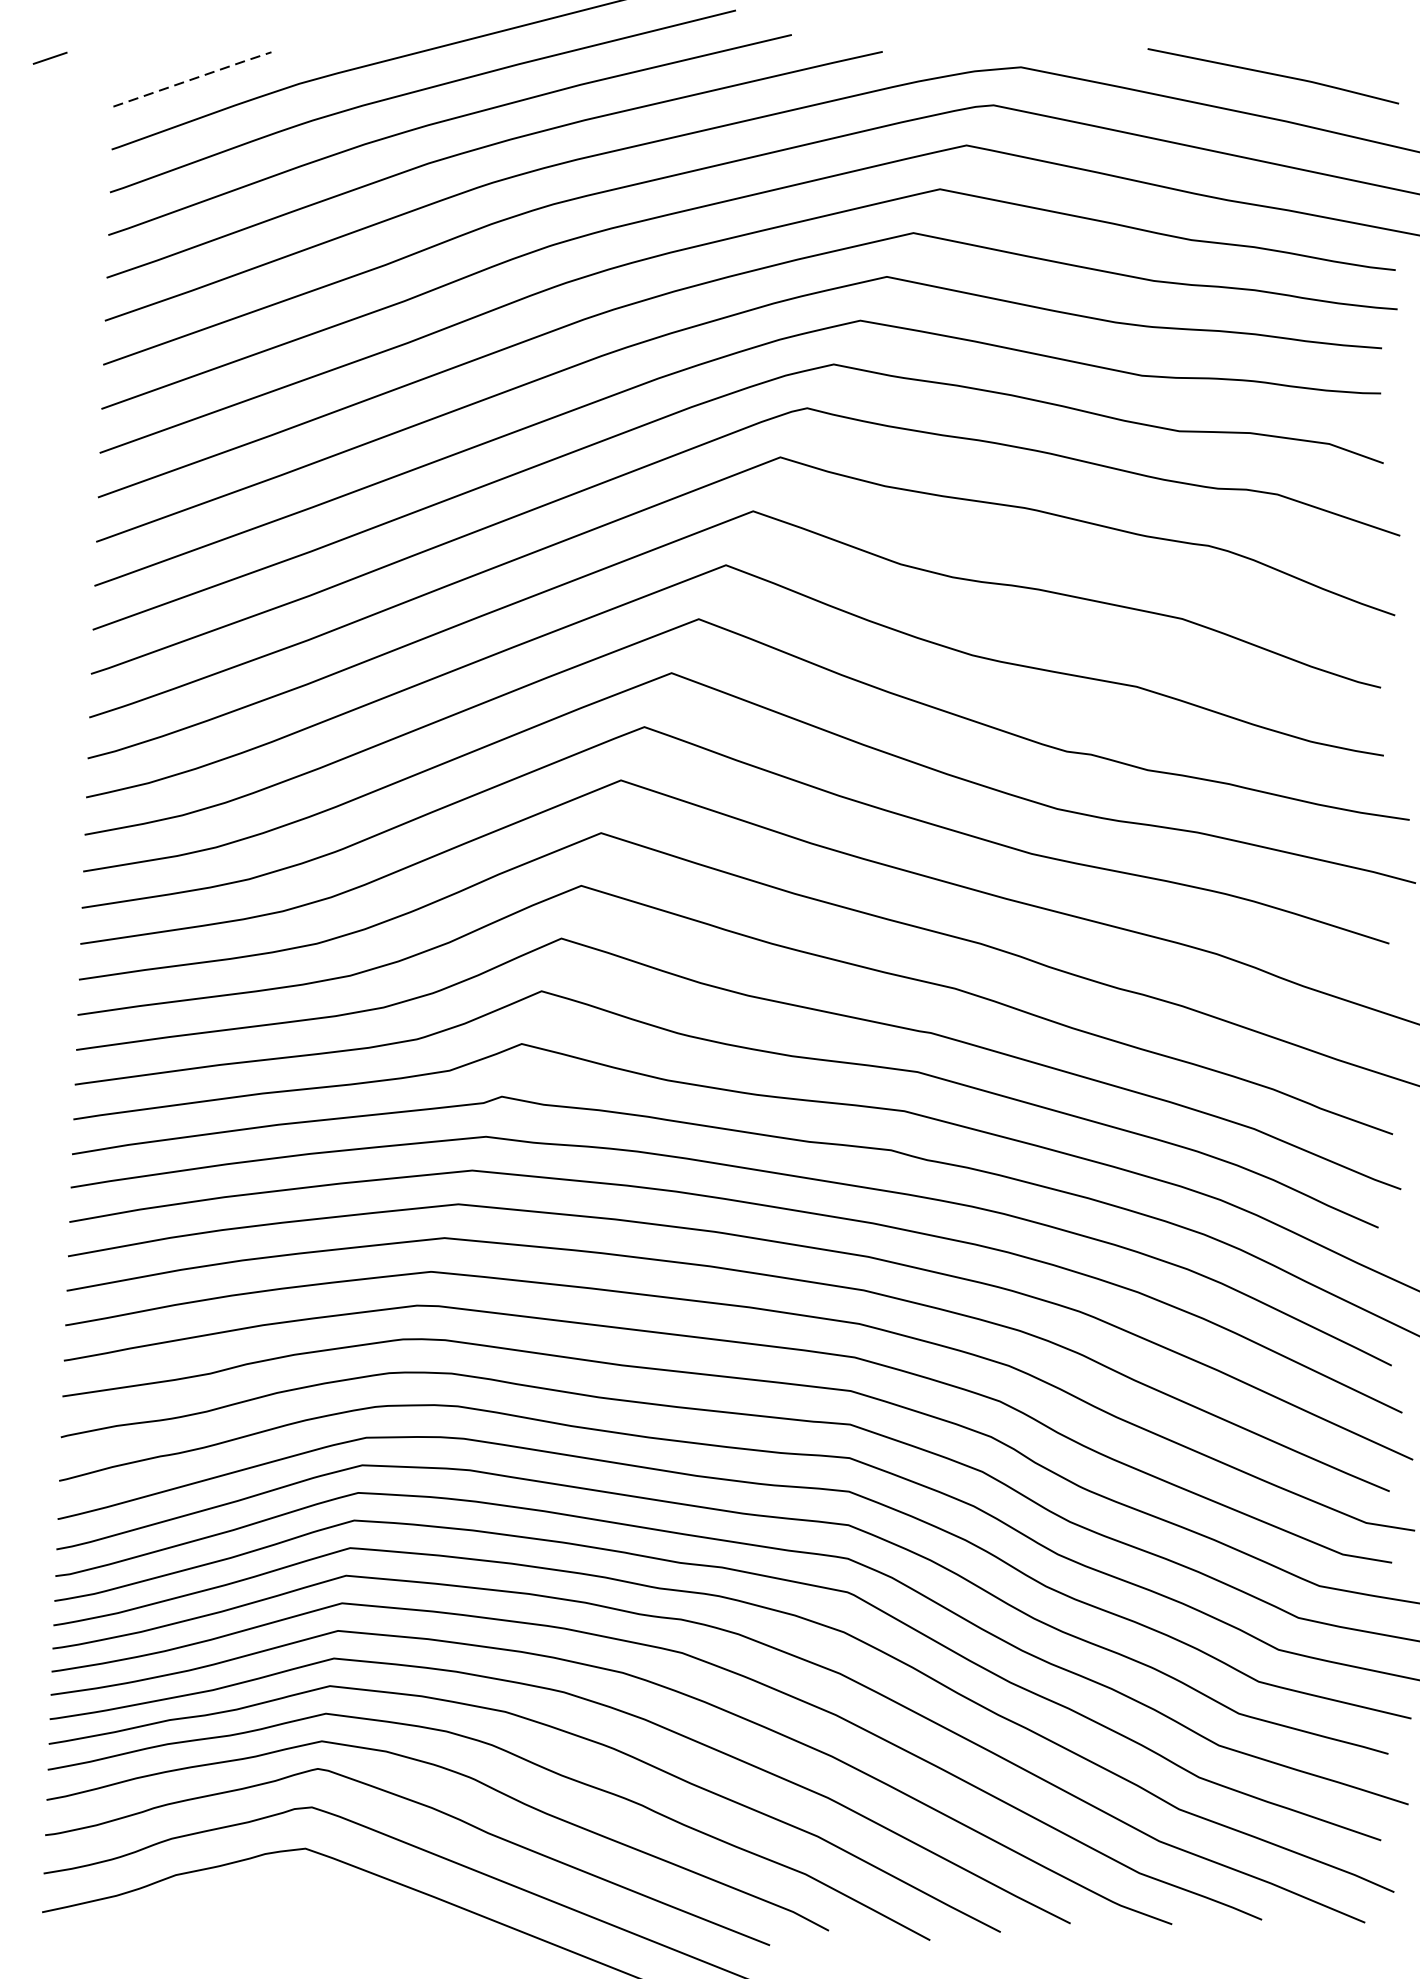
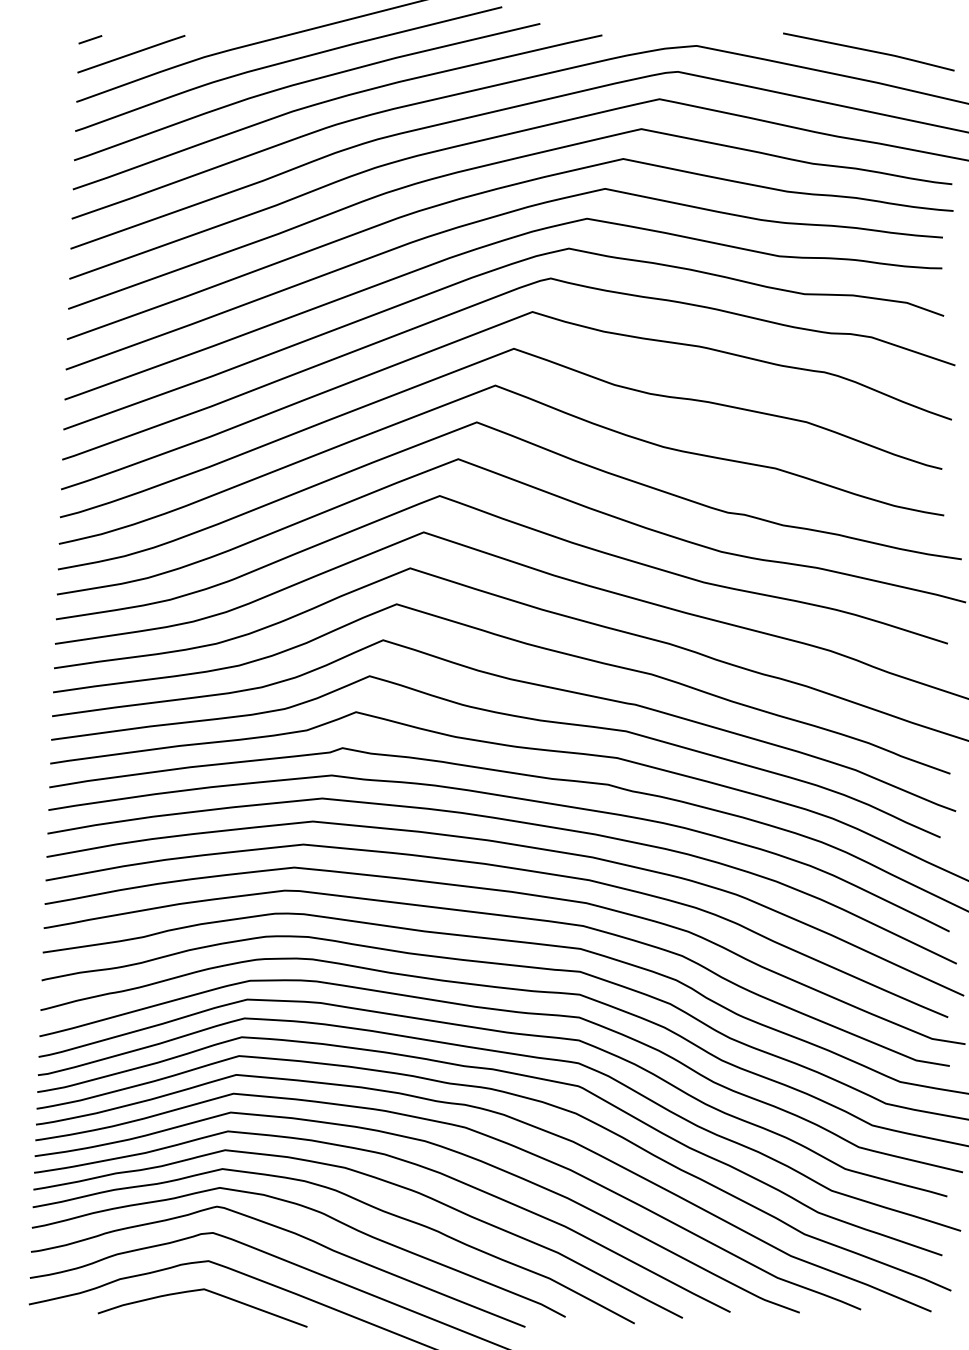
line: (50, 57) -> (90, 39), moved
line: (192, 79) -> (131, 54), dashed -> solid
curve: (302, 1893) -> (206, 1291), added

